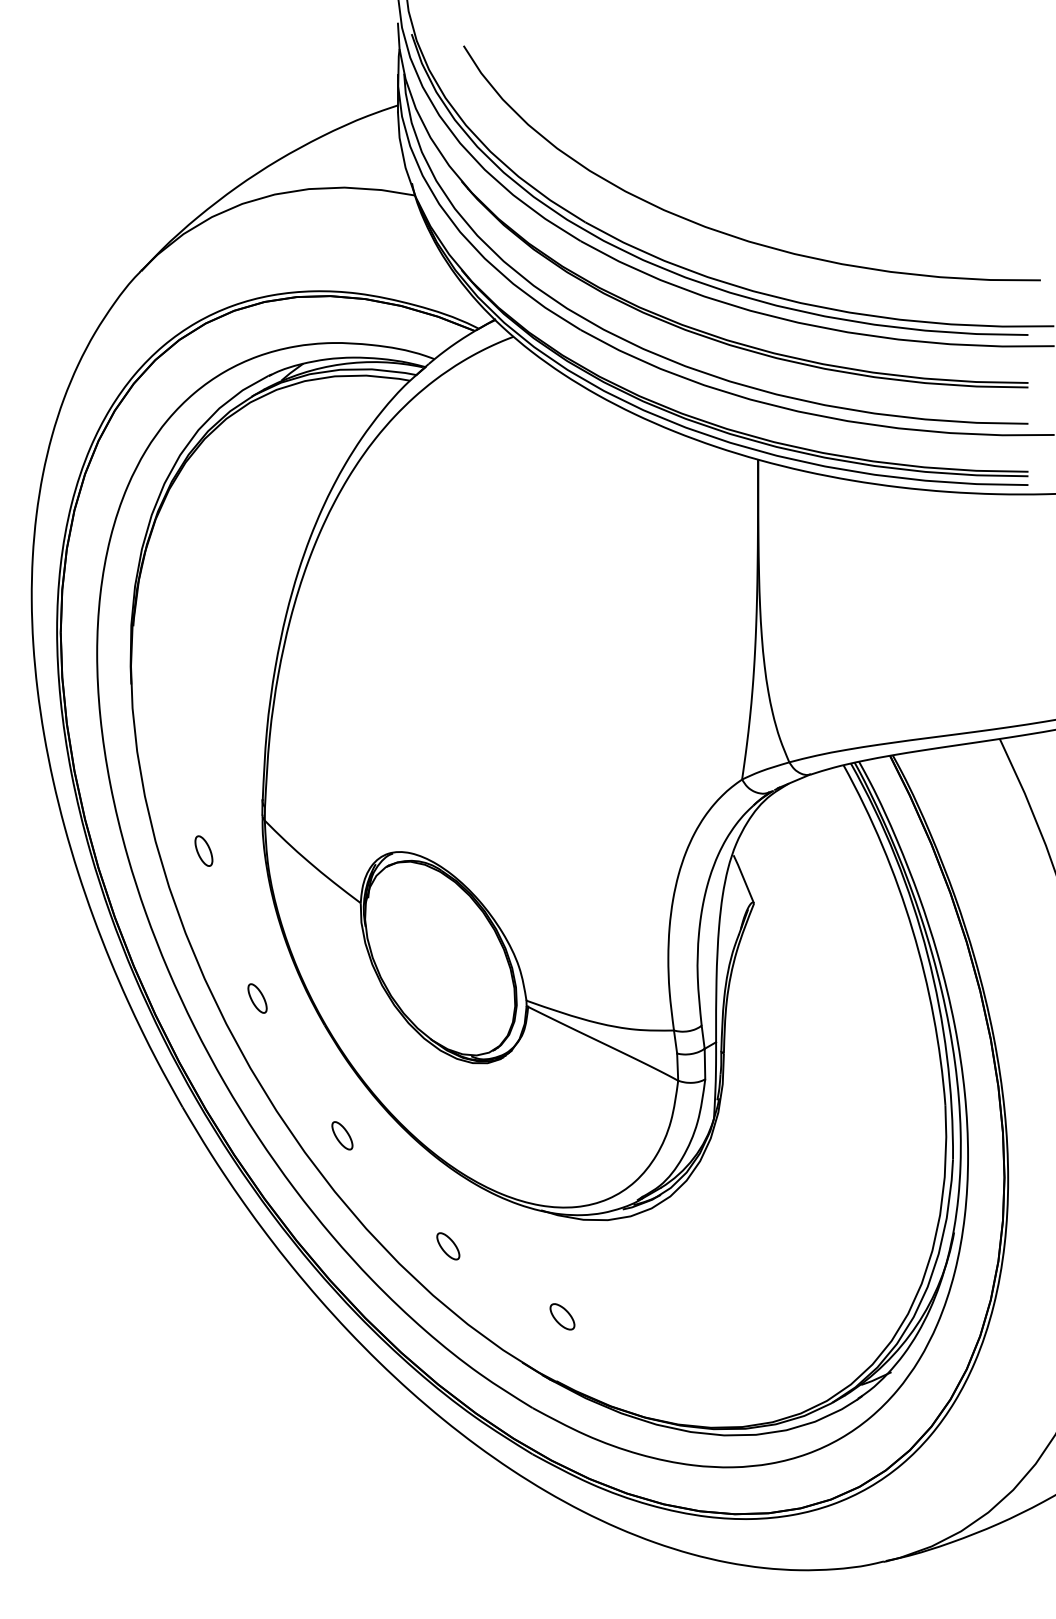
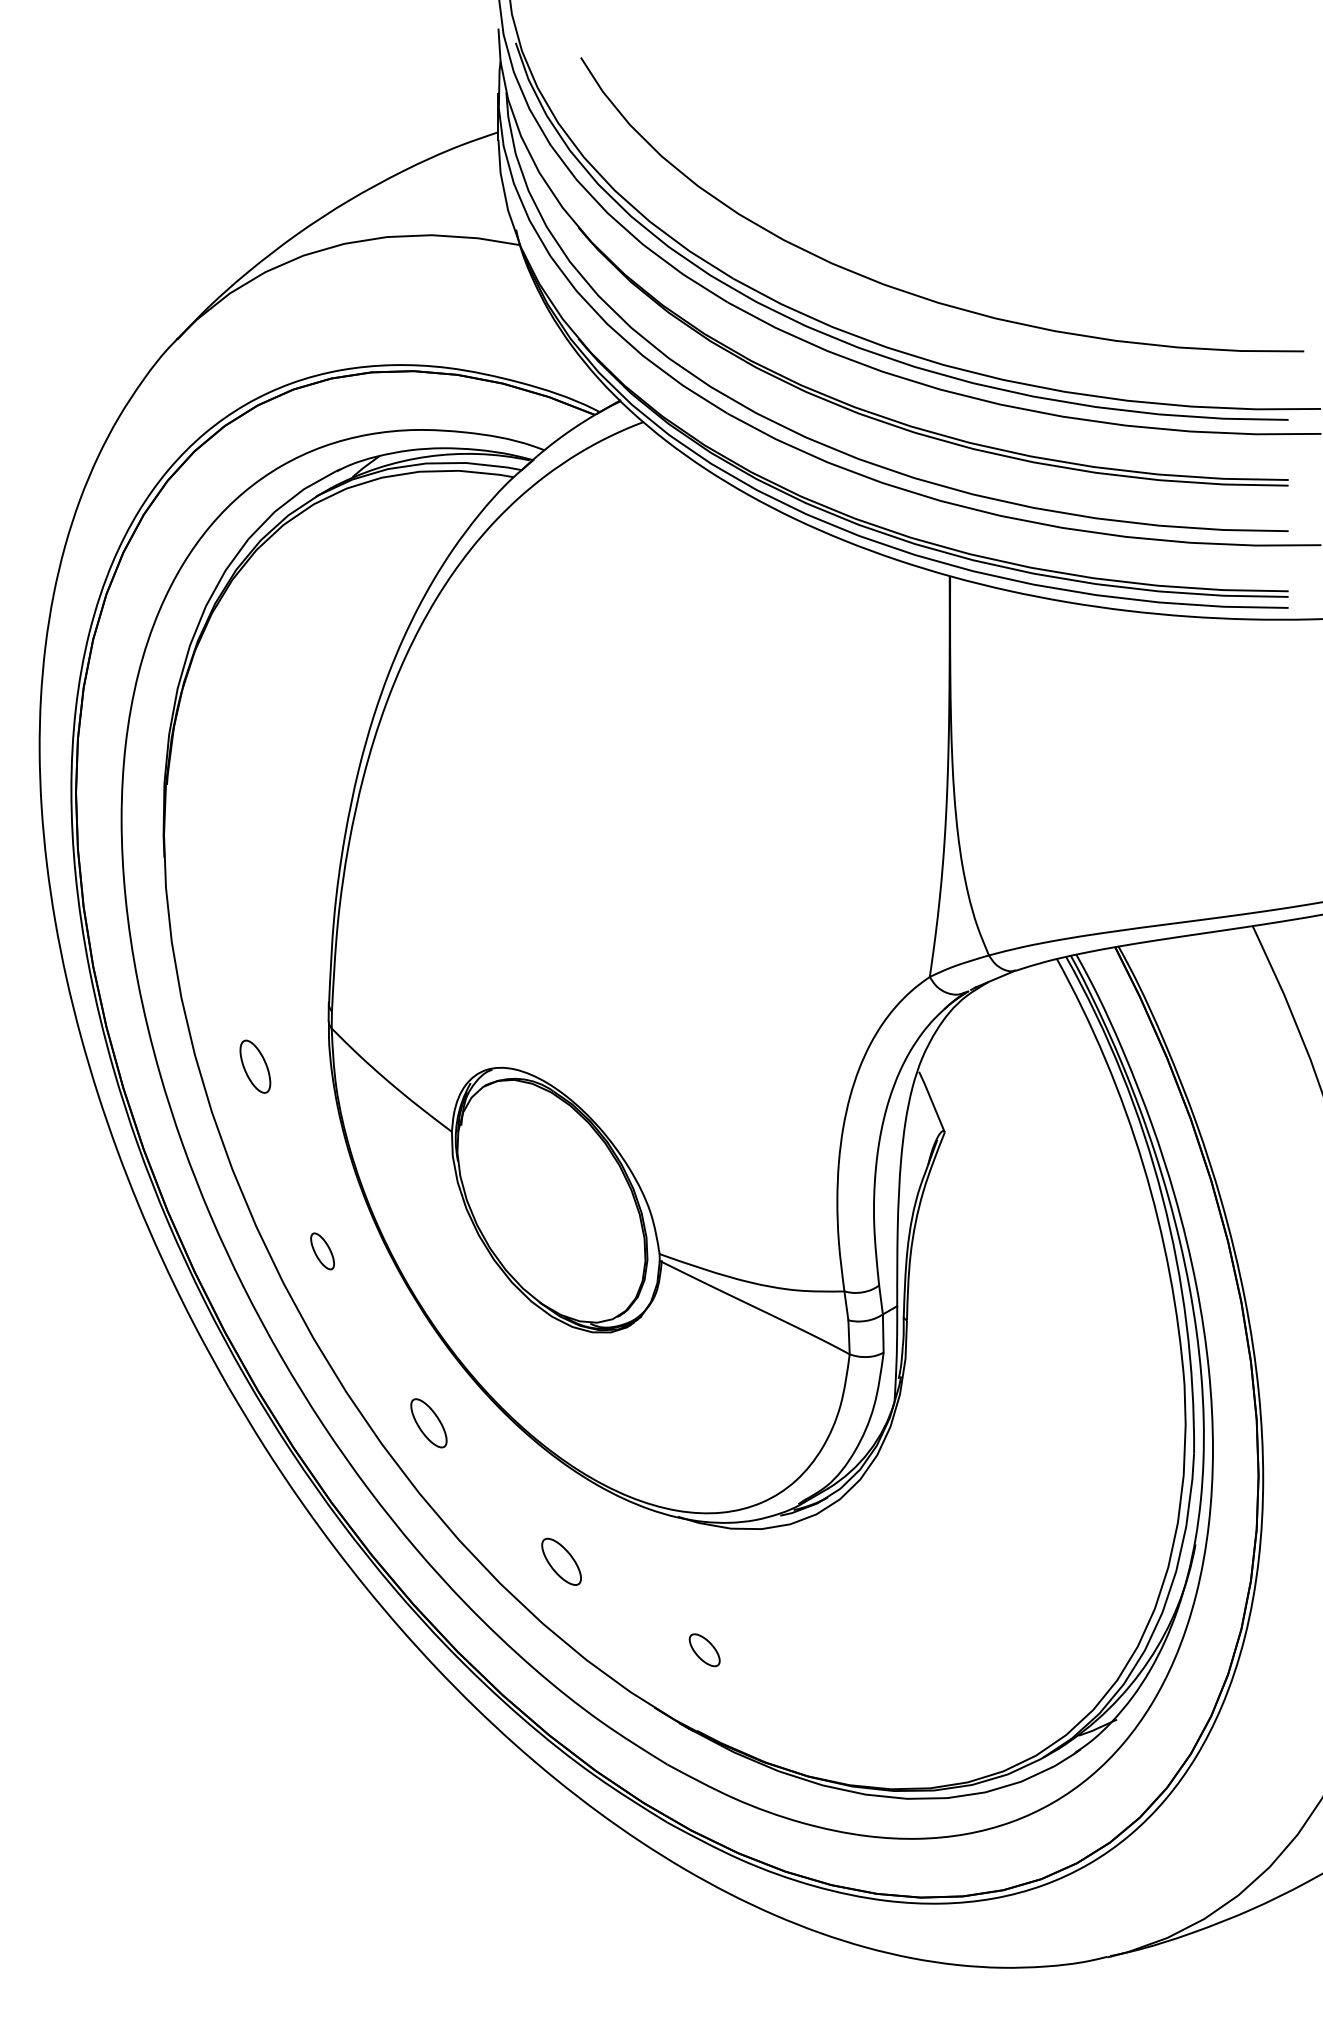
part: (203, 850) -> (254, 1065), size x1.4
part: (342, 1135) -> (429, 1423), size x1.4
part: (448, 1246) -> (561, 1562), size x1.4

